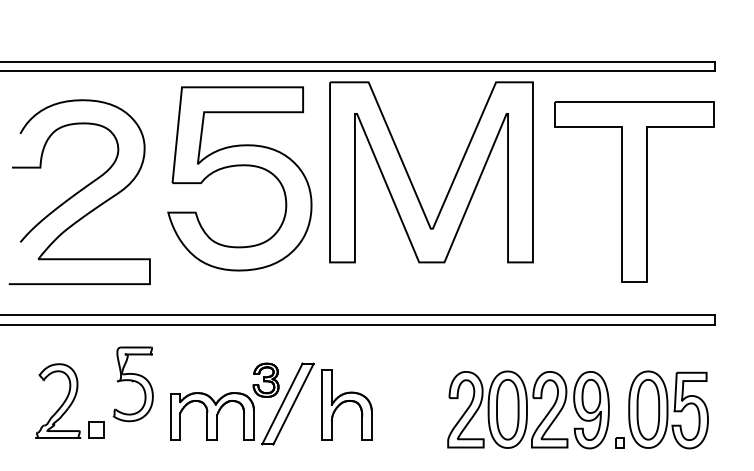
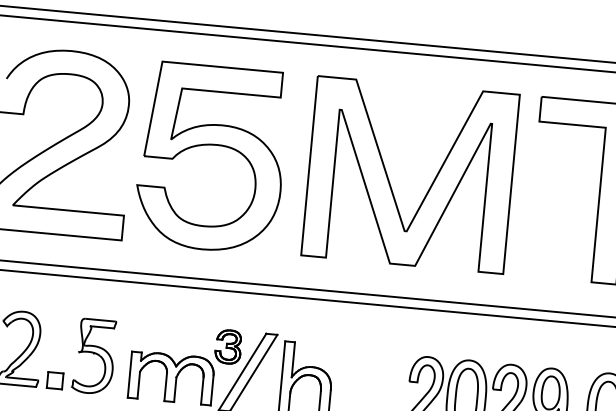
part: (239, 166) -> (212, 145), moved
part: (412, 182) -> (390, 183), moved
part: (132, 384) -> (93, 356), moved

